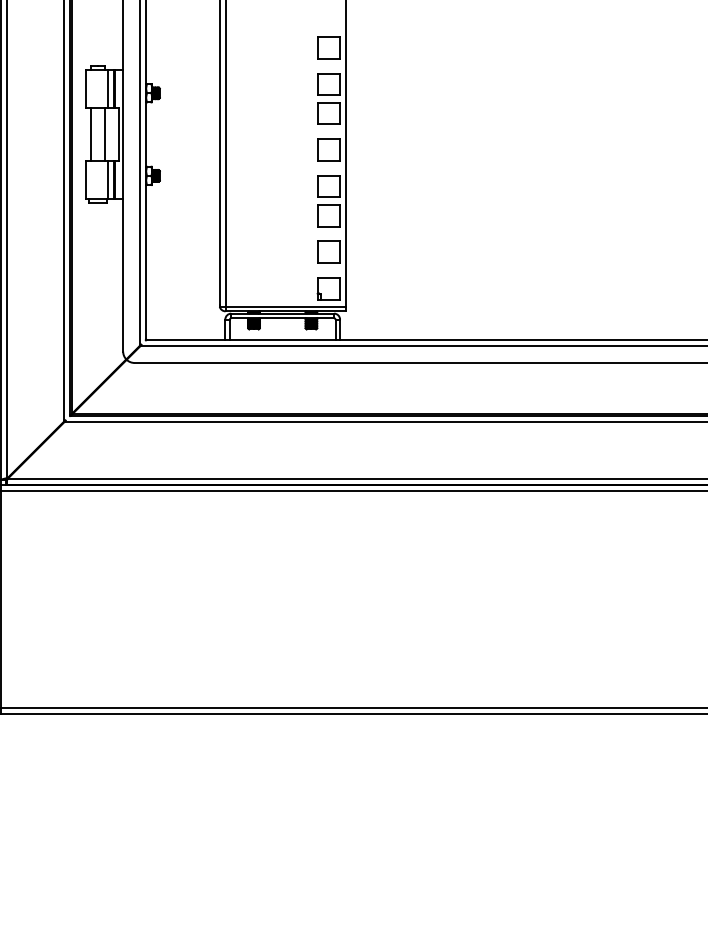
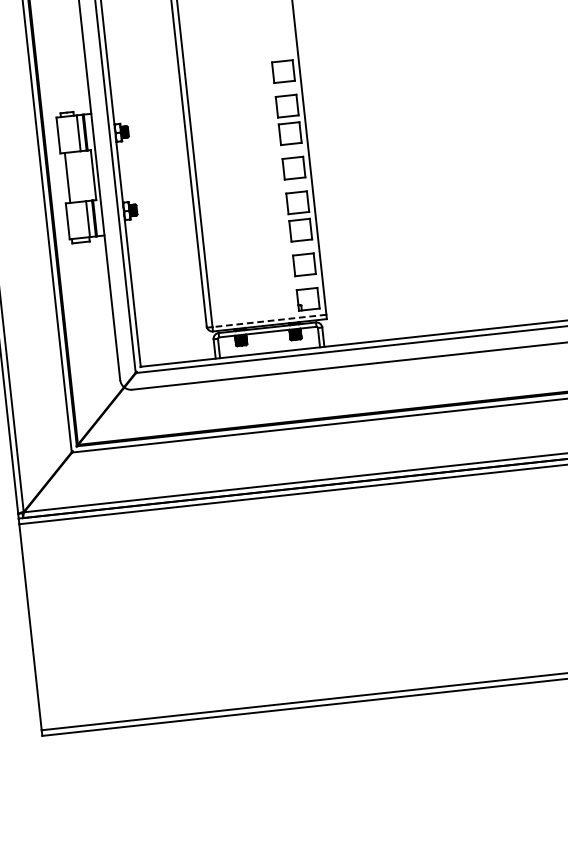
line: (104, 134) -> (80, 176), removed
line: (285, 306) -> (269, 320), solid -> dashed

